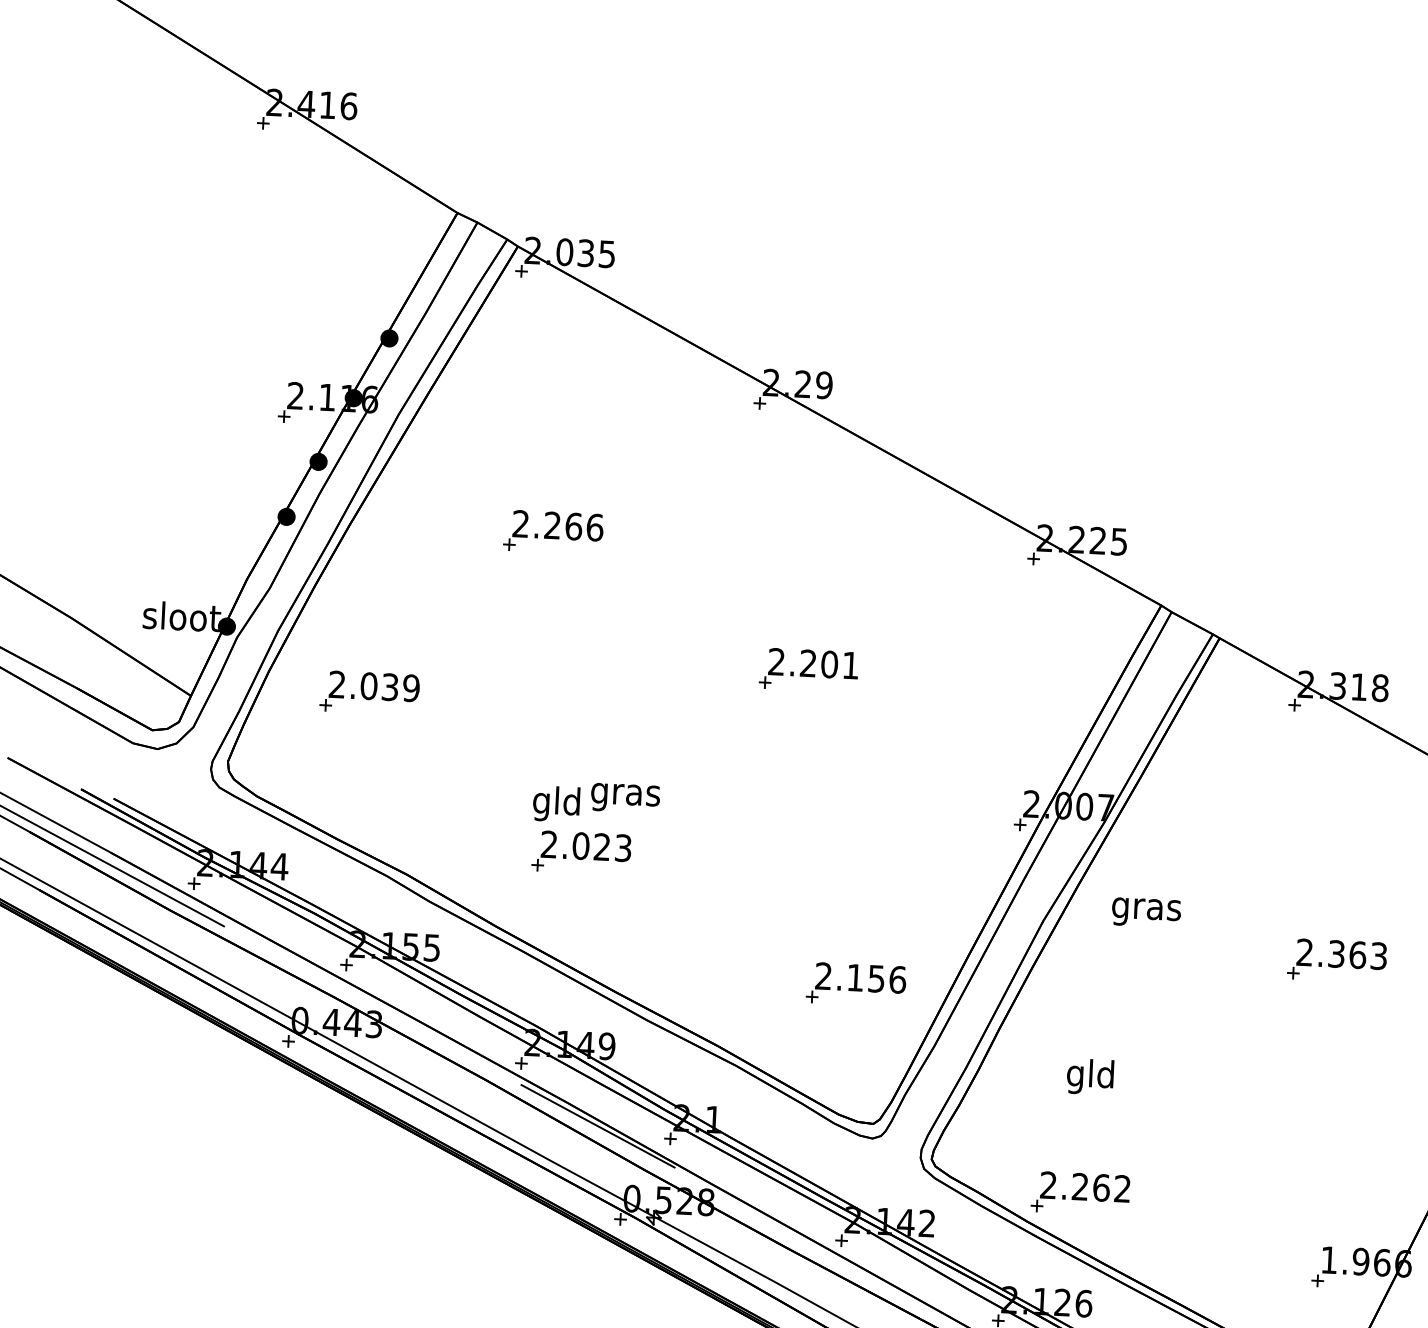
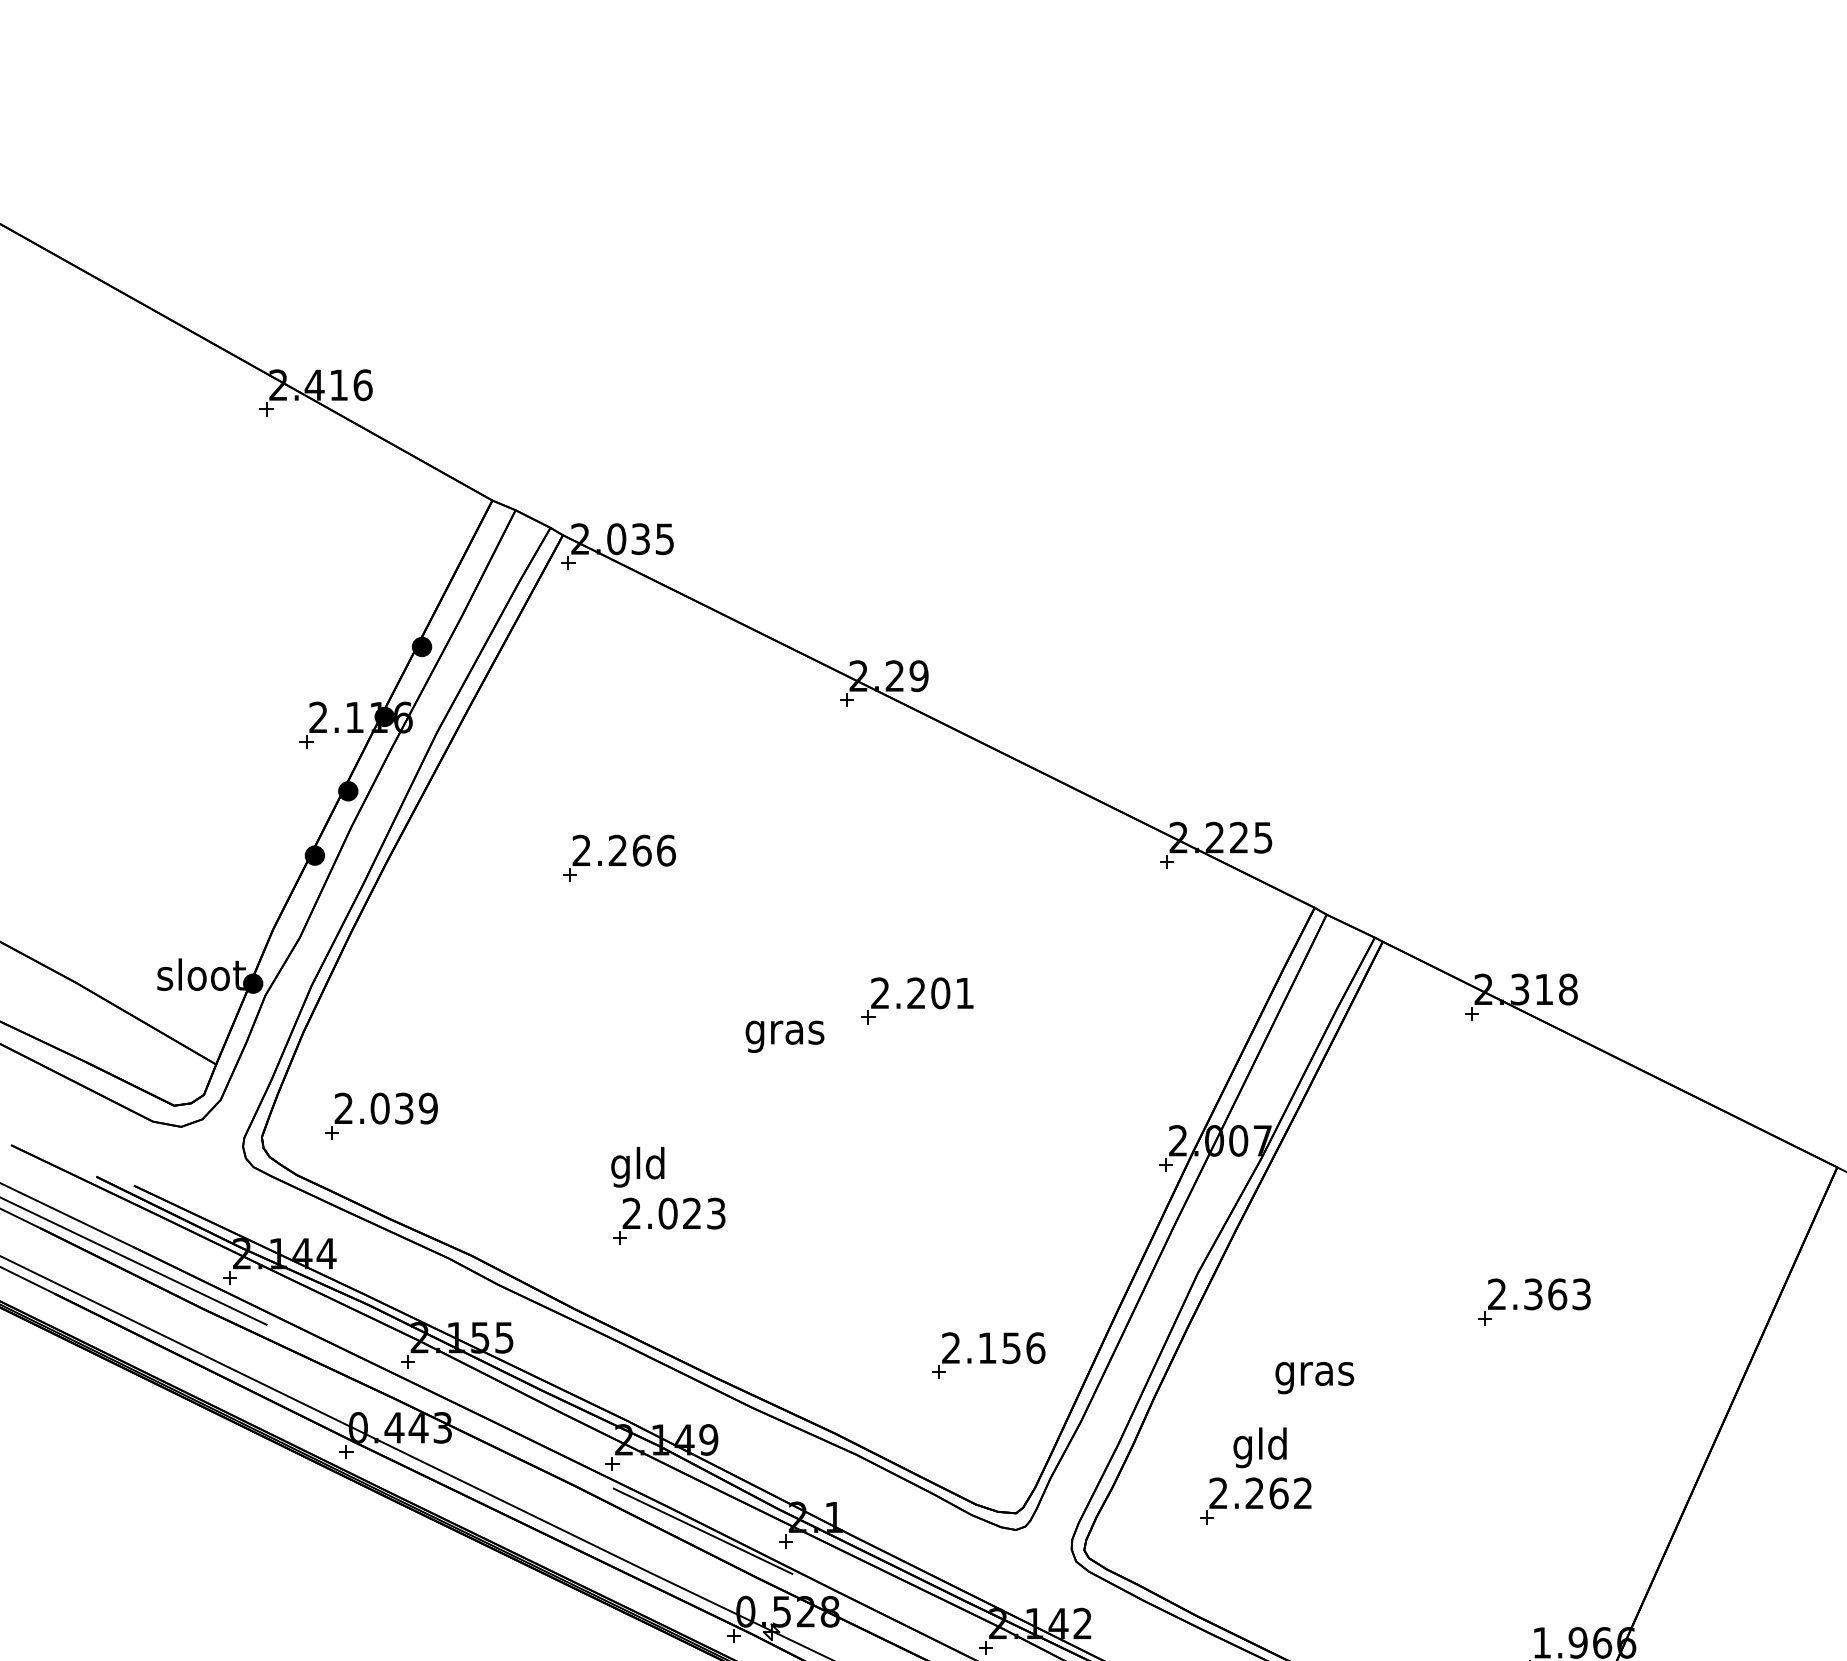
part: (369, 692) -> (381, 1115), moved
text: (625, 798) -> (784, 1036), moved
text: (1146, 913) -> (1314, 1378), moved
part: (1080, 1193) -> (1255, 1500), moved

